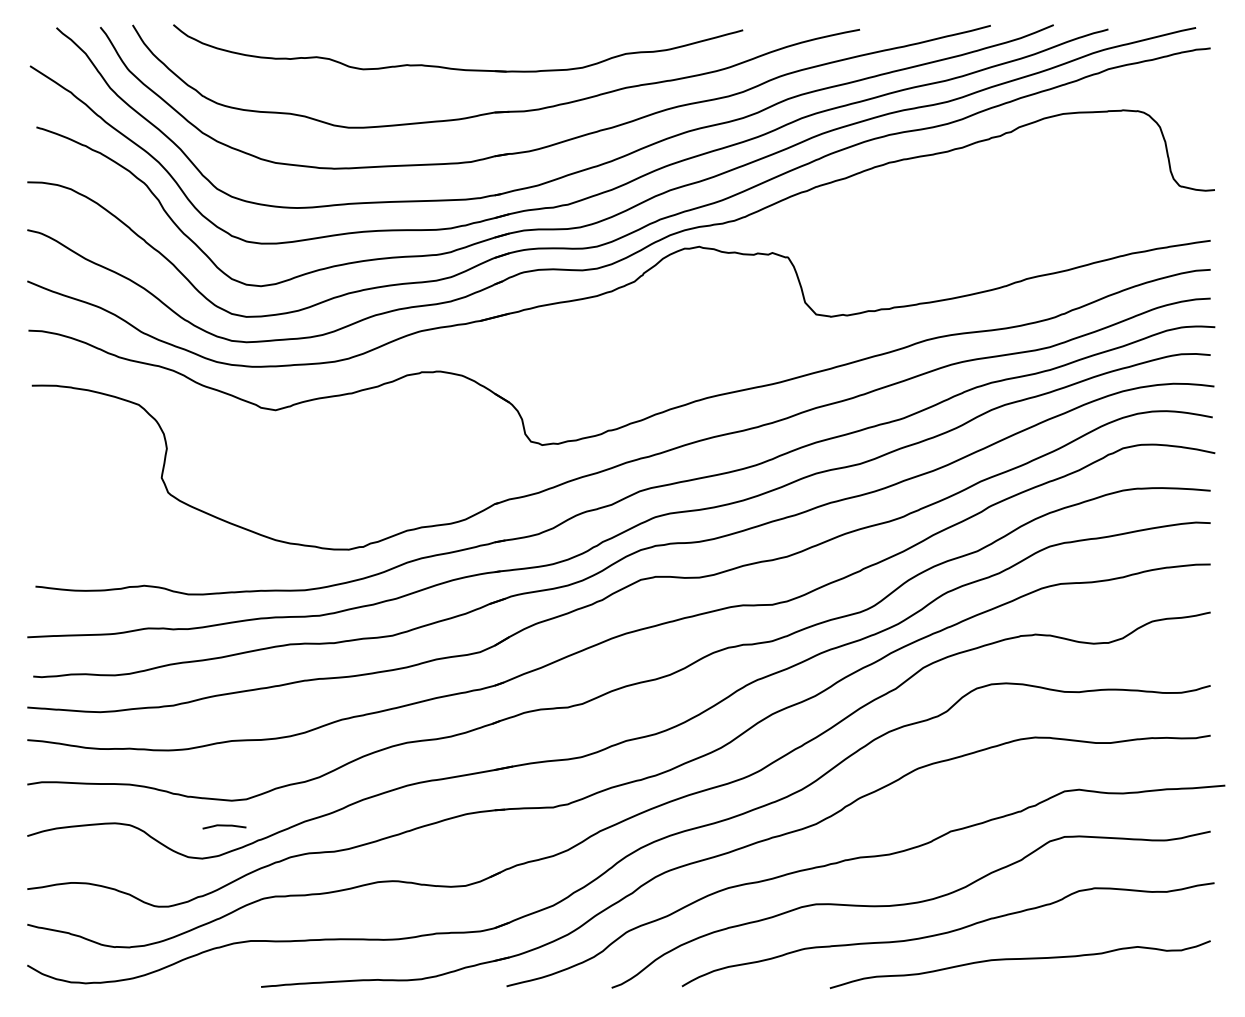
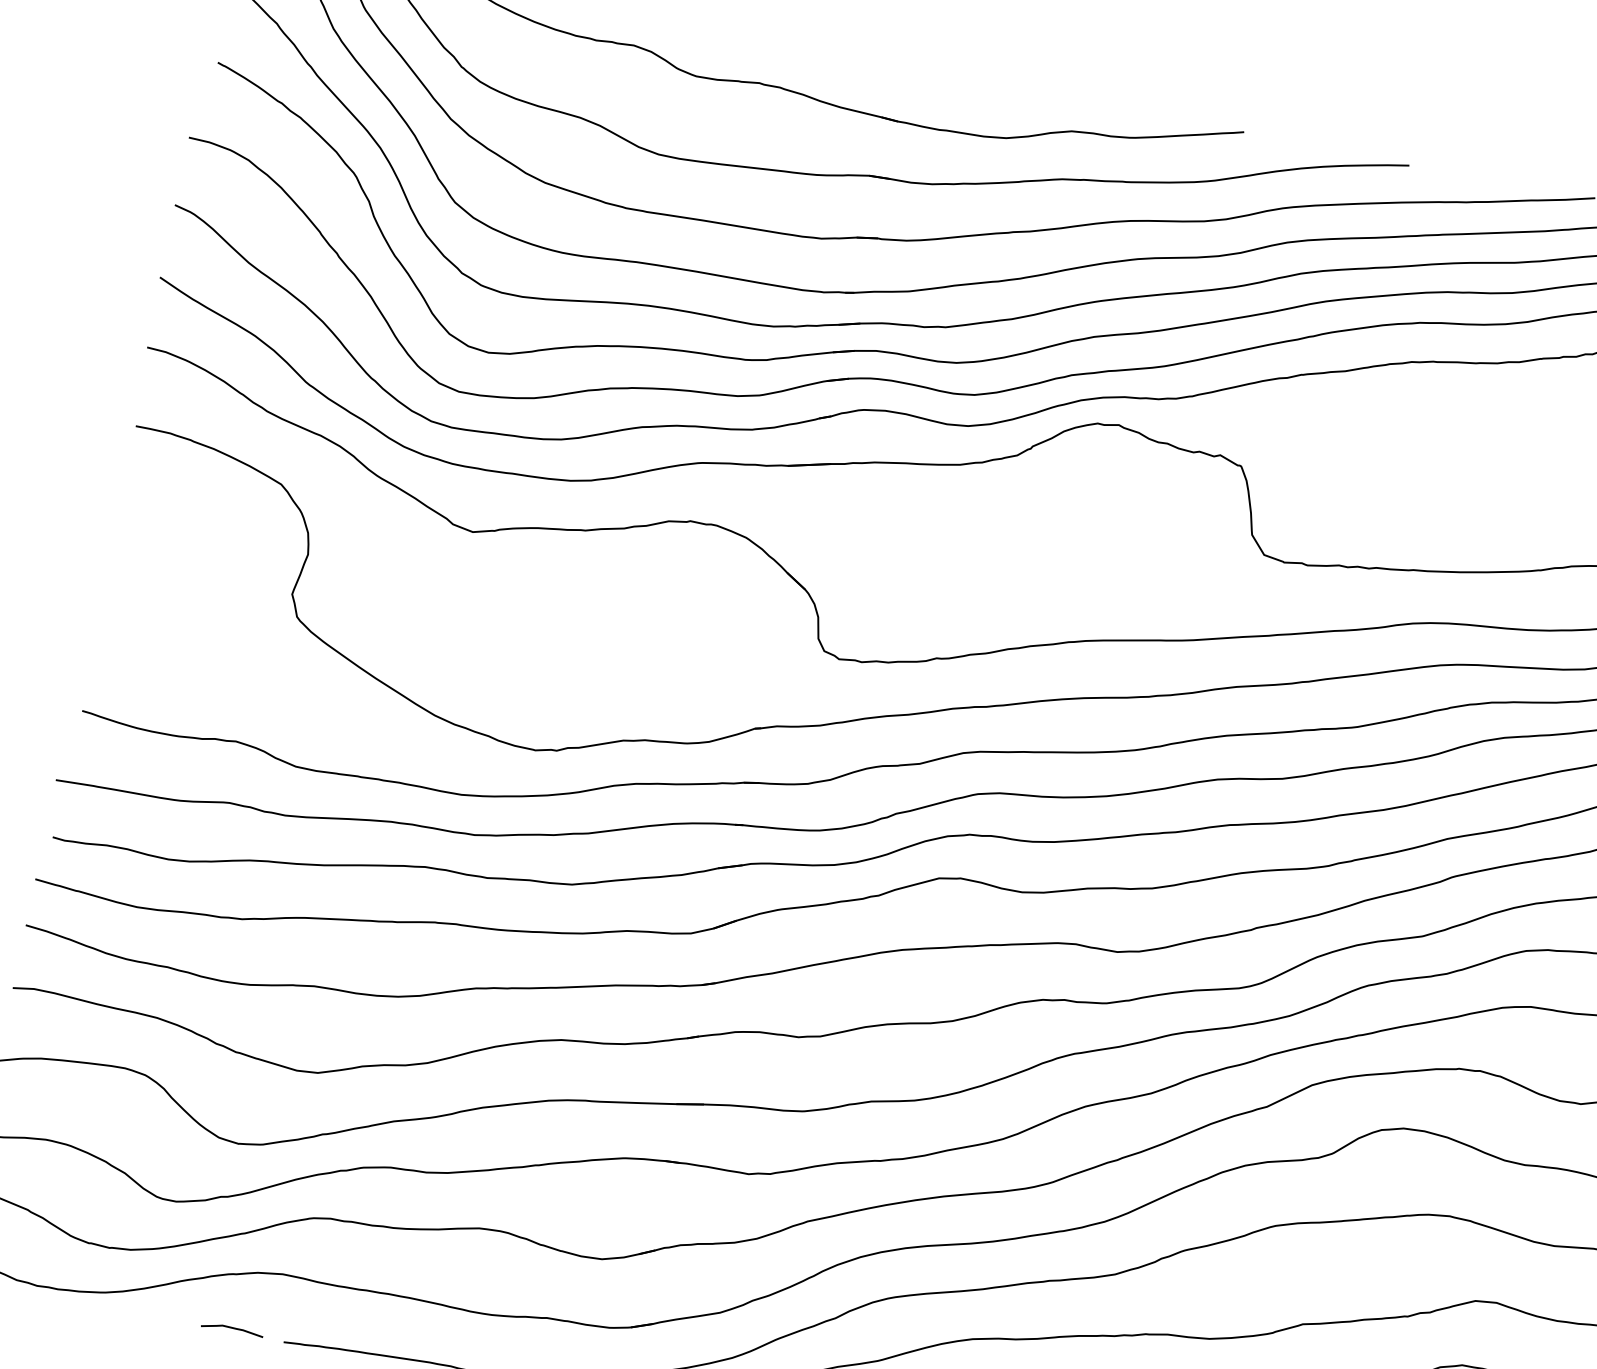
curve: (224, 826) -> (232, 1329), moved

